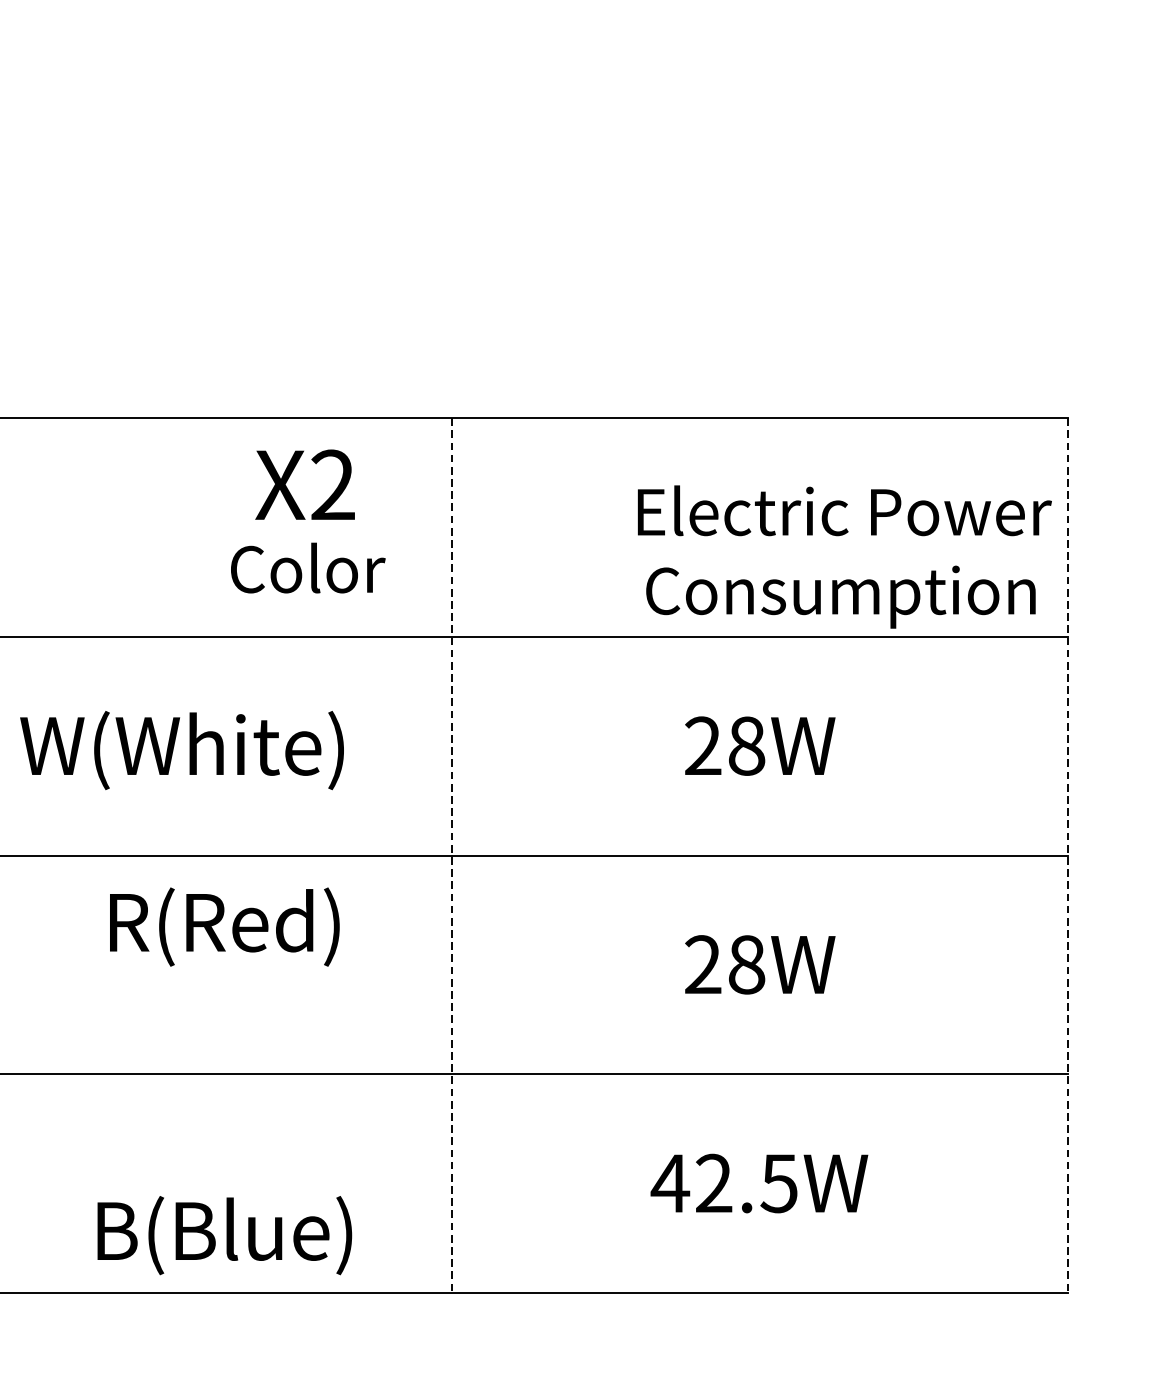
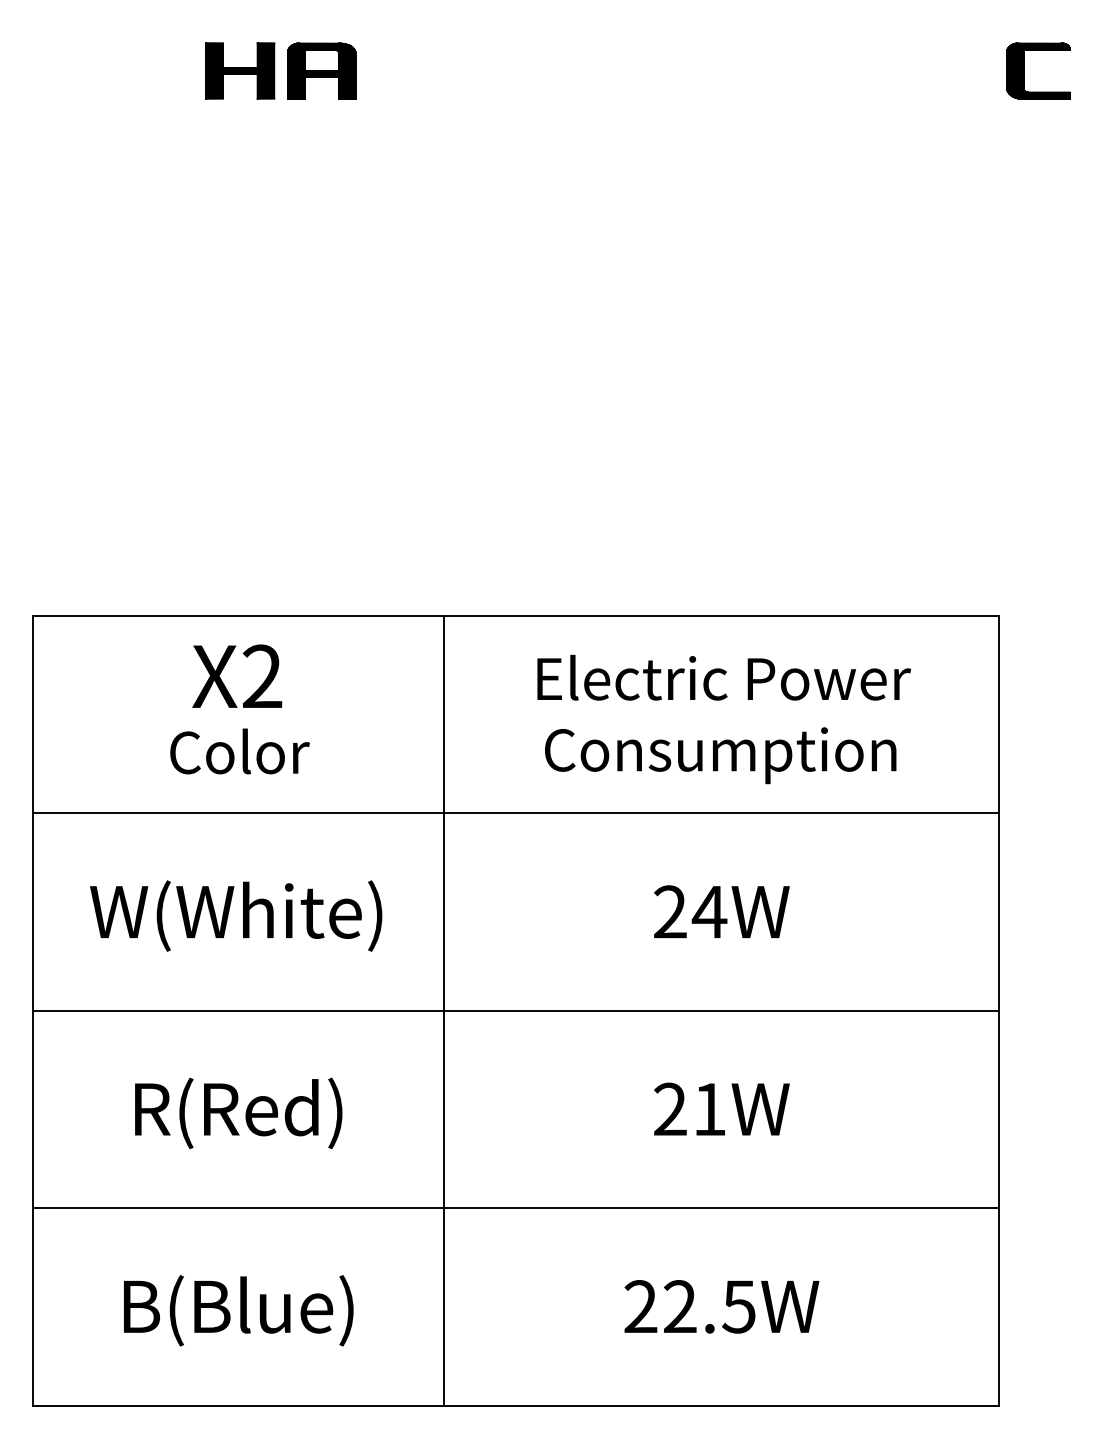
text: (307, 521) -> (239, 709), moved
text: (845, 557) -> (724, 719), moved
text: (746, 745) -> (709, 911), 28W -> 24W
text: (182, 749) -> (236, 915), moved
line: (451, 855) -> (443, 1010), dashed -> solid
line: (1067, 855) -> (999, 1010), dashed -> solid
text: (224, 927) -> (238, 1113), moved
text: (746, 964) -> (709, 1109), 28W -> 21W
text: (670, 1183) -> (640, 1306), 42.5W -> 22.5W
text: (224, 1235) -> (238, 1310), moved

